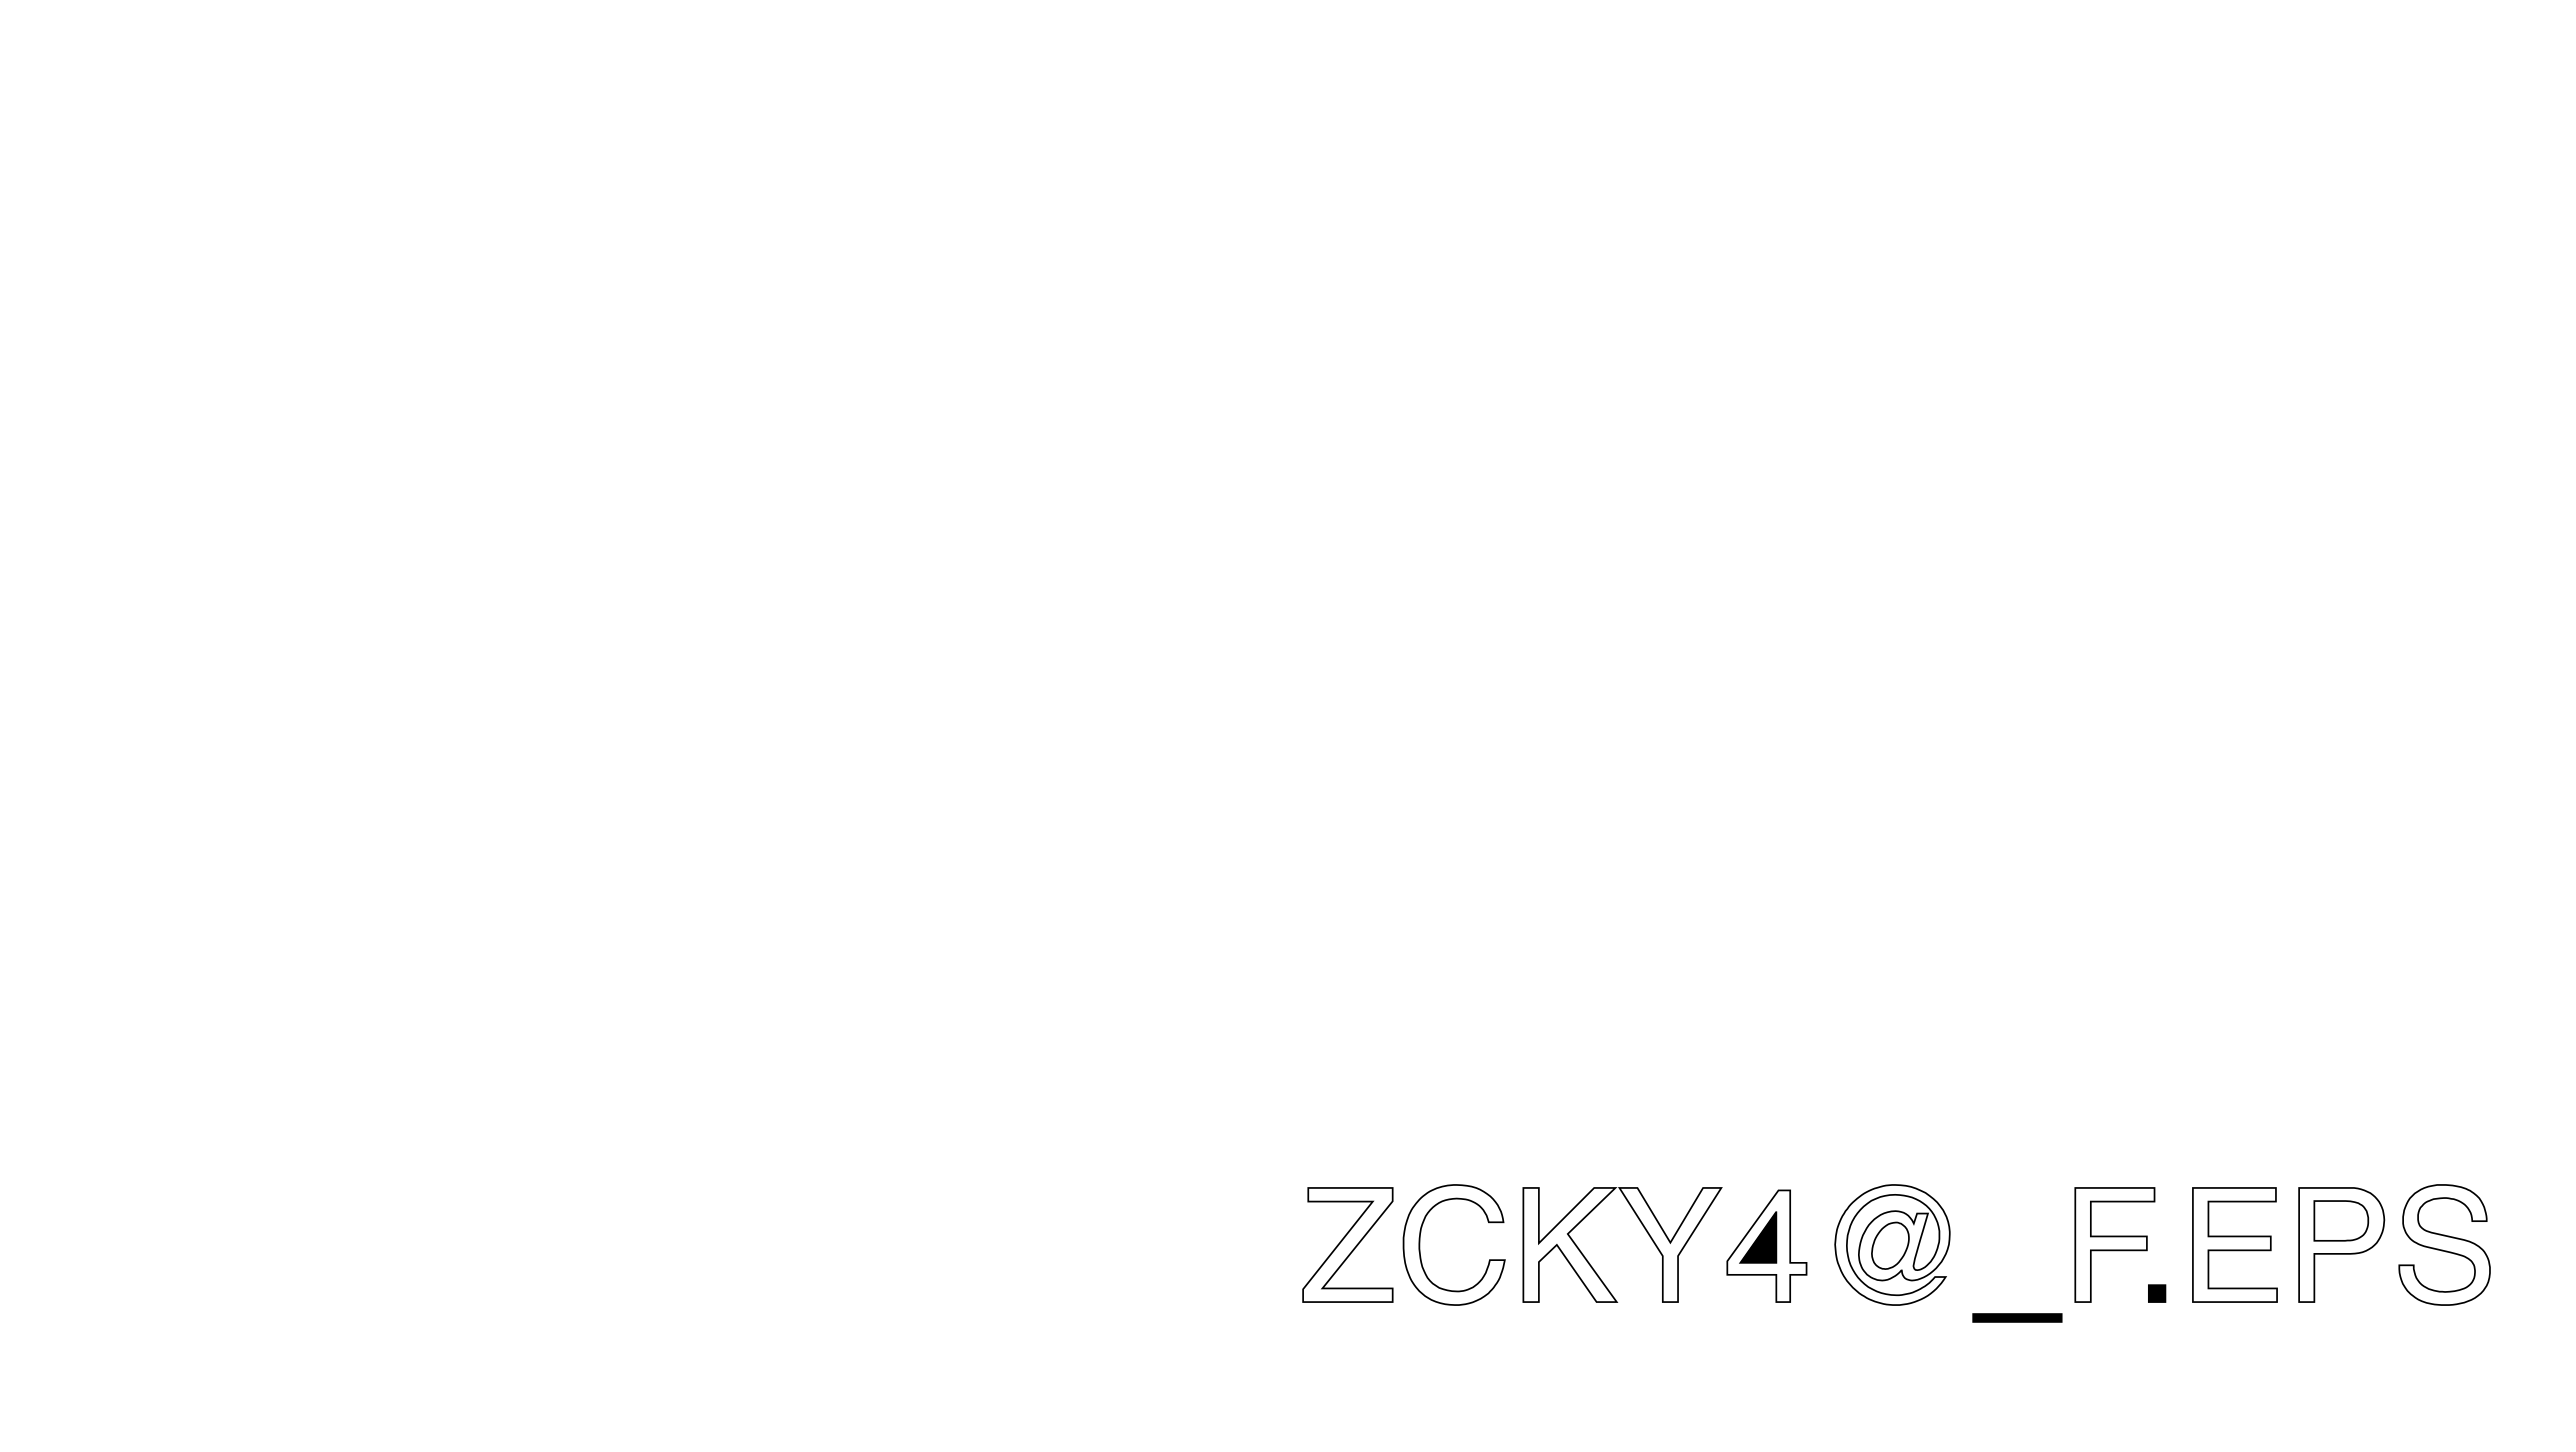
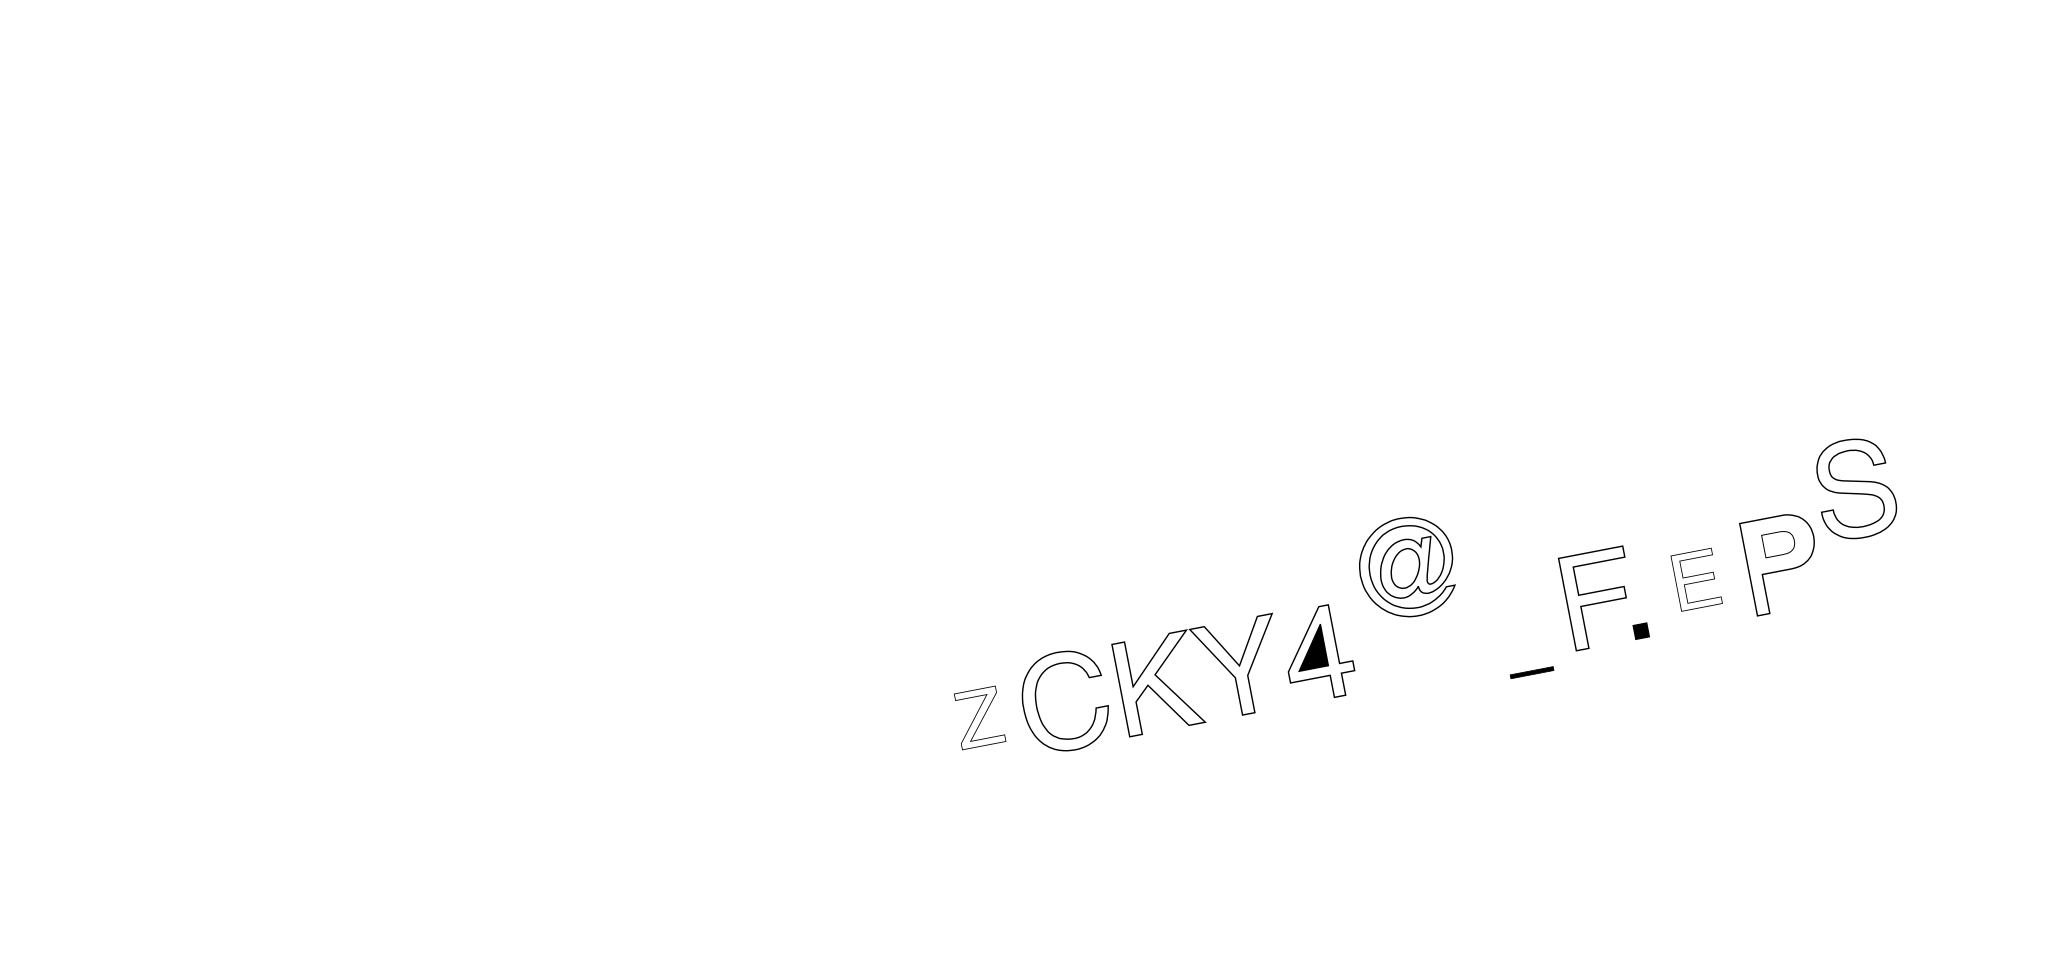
part: (2341, 1220) -> (1779, 543), size x0.7
part: (1347, 1244) -> (978, 717), size x0.6
part: (1892, 1244) -> (1406, 567), moved
part: (2234, 1244) -> (1696, 579), size x0.6
part: (2444, 1244) -> (1854, 488), moved
part: (2017, 1317) -> (1532, 672), size x0.6

